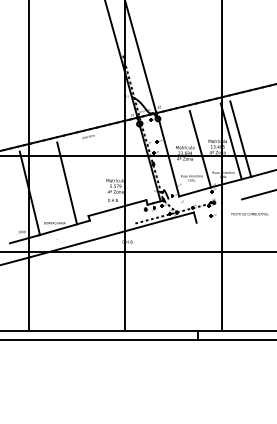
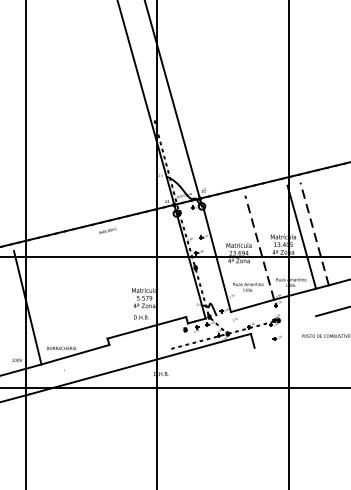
line: (240, 138) -> (314, 233), solid -> dashed
line: (200, 149) -> (259, 248), solid -> dashed
line: (67, 183) -> (78, 294), removed

